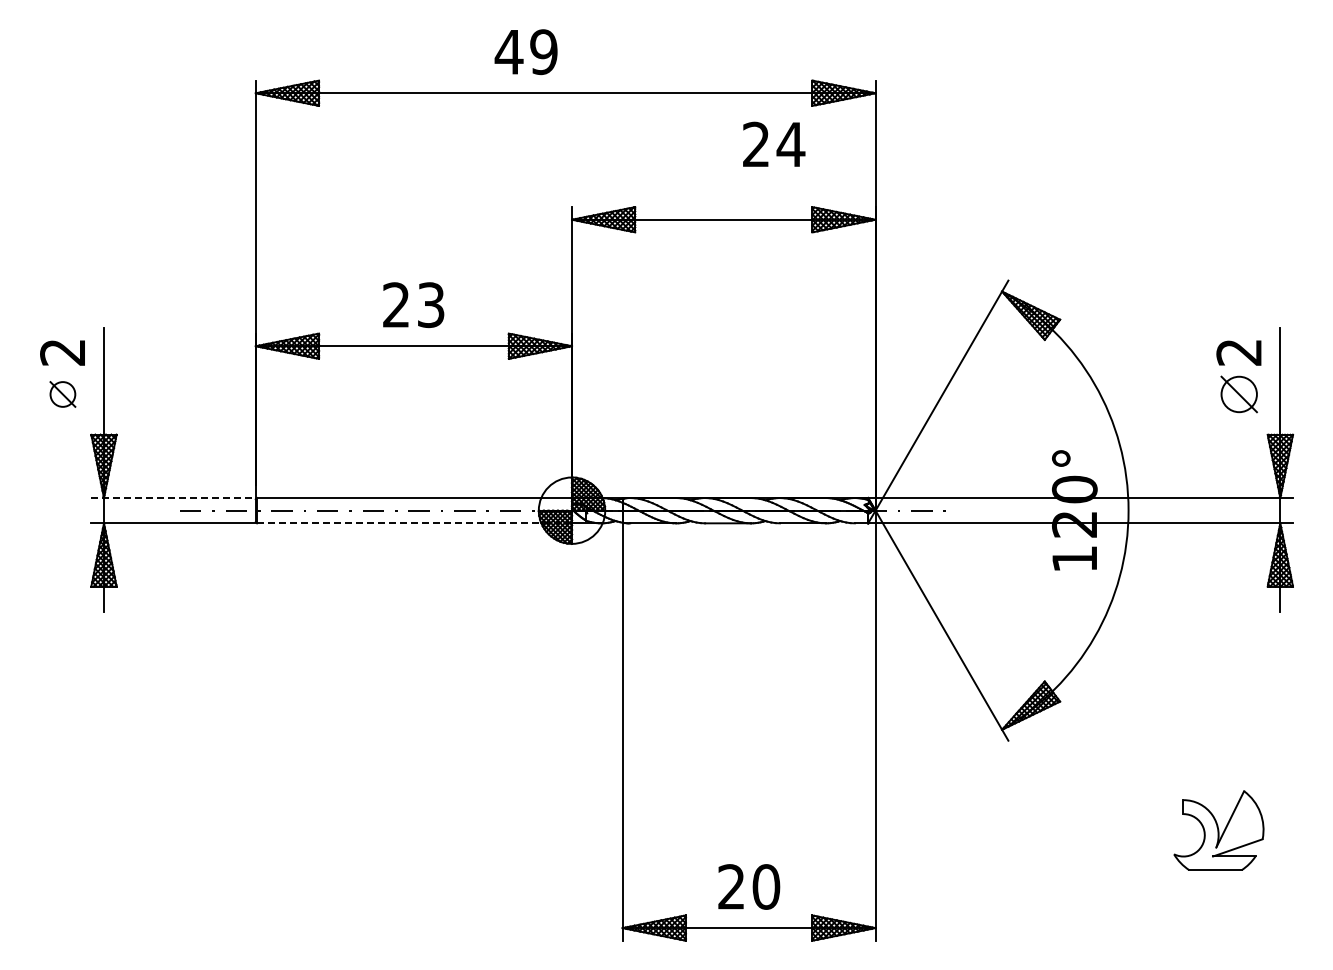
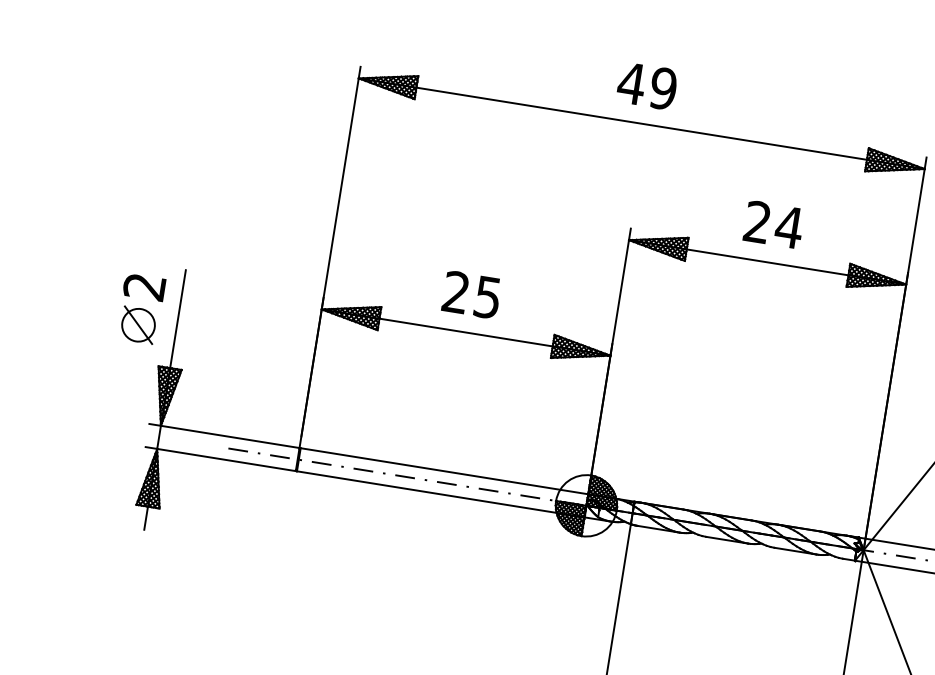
text: (525, 52) -> (646, 86), moved
text: (774, 143) -> (774, 223), moved
text: (431, 304) -> (488, 296), 23 -> 25
part: (62, 394) -> (138, 325), size x1.43
line: (174, 498) -> (225, 436), dashed -> solid
line: (415, 523) -> (441, 494), dashed -> solid

